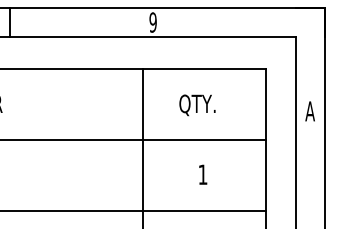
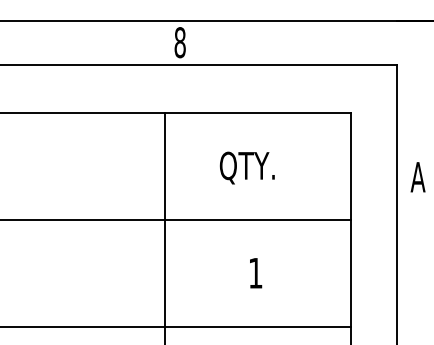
text: (152, 22) -> (179, 42), 9 -> 8

